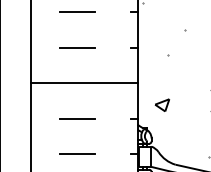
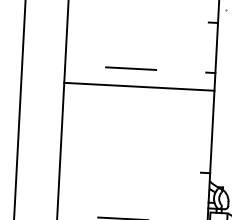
line: (77, 12) -> (133, 19), removed
line: (83, 83) -> (138, 87), moved
line: (77, 118) -> (125, 168), removed

